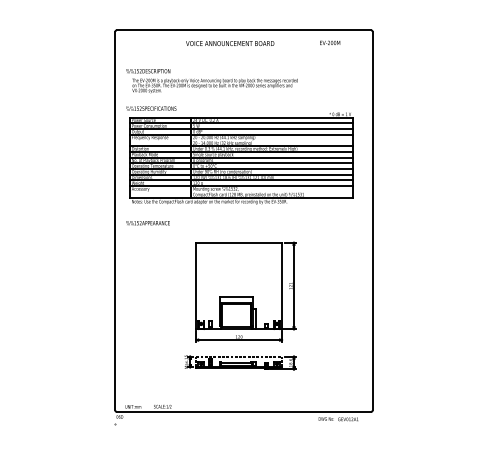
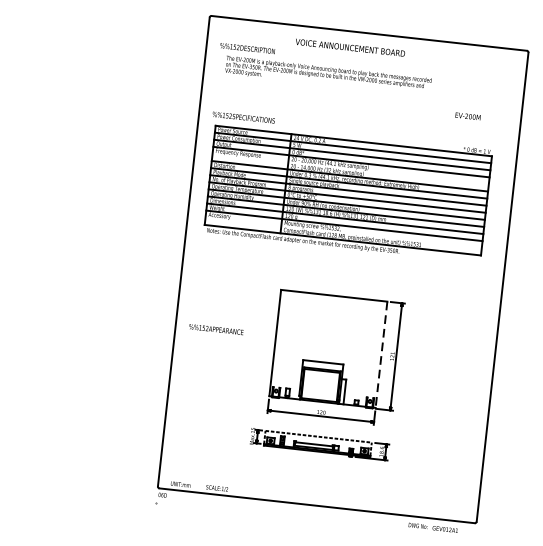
text: (330, 42) -> (468, 115), moved
text: (211, 81) -> (324, 69), moved
text: (147, 223) -> (215, 329), moved
line: (282, 285) -> (382, 354), solid -> dashed

